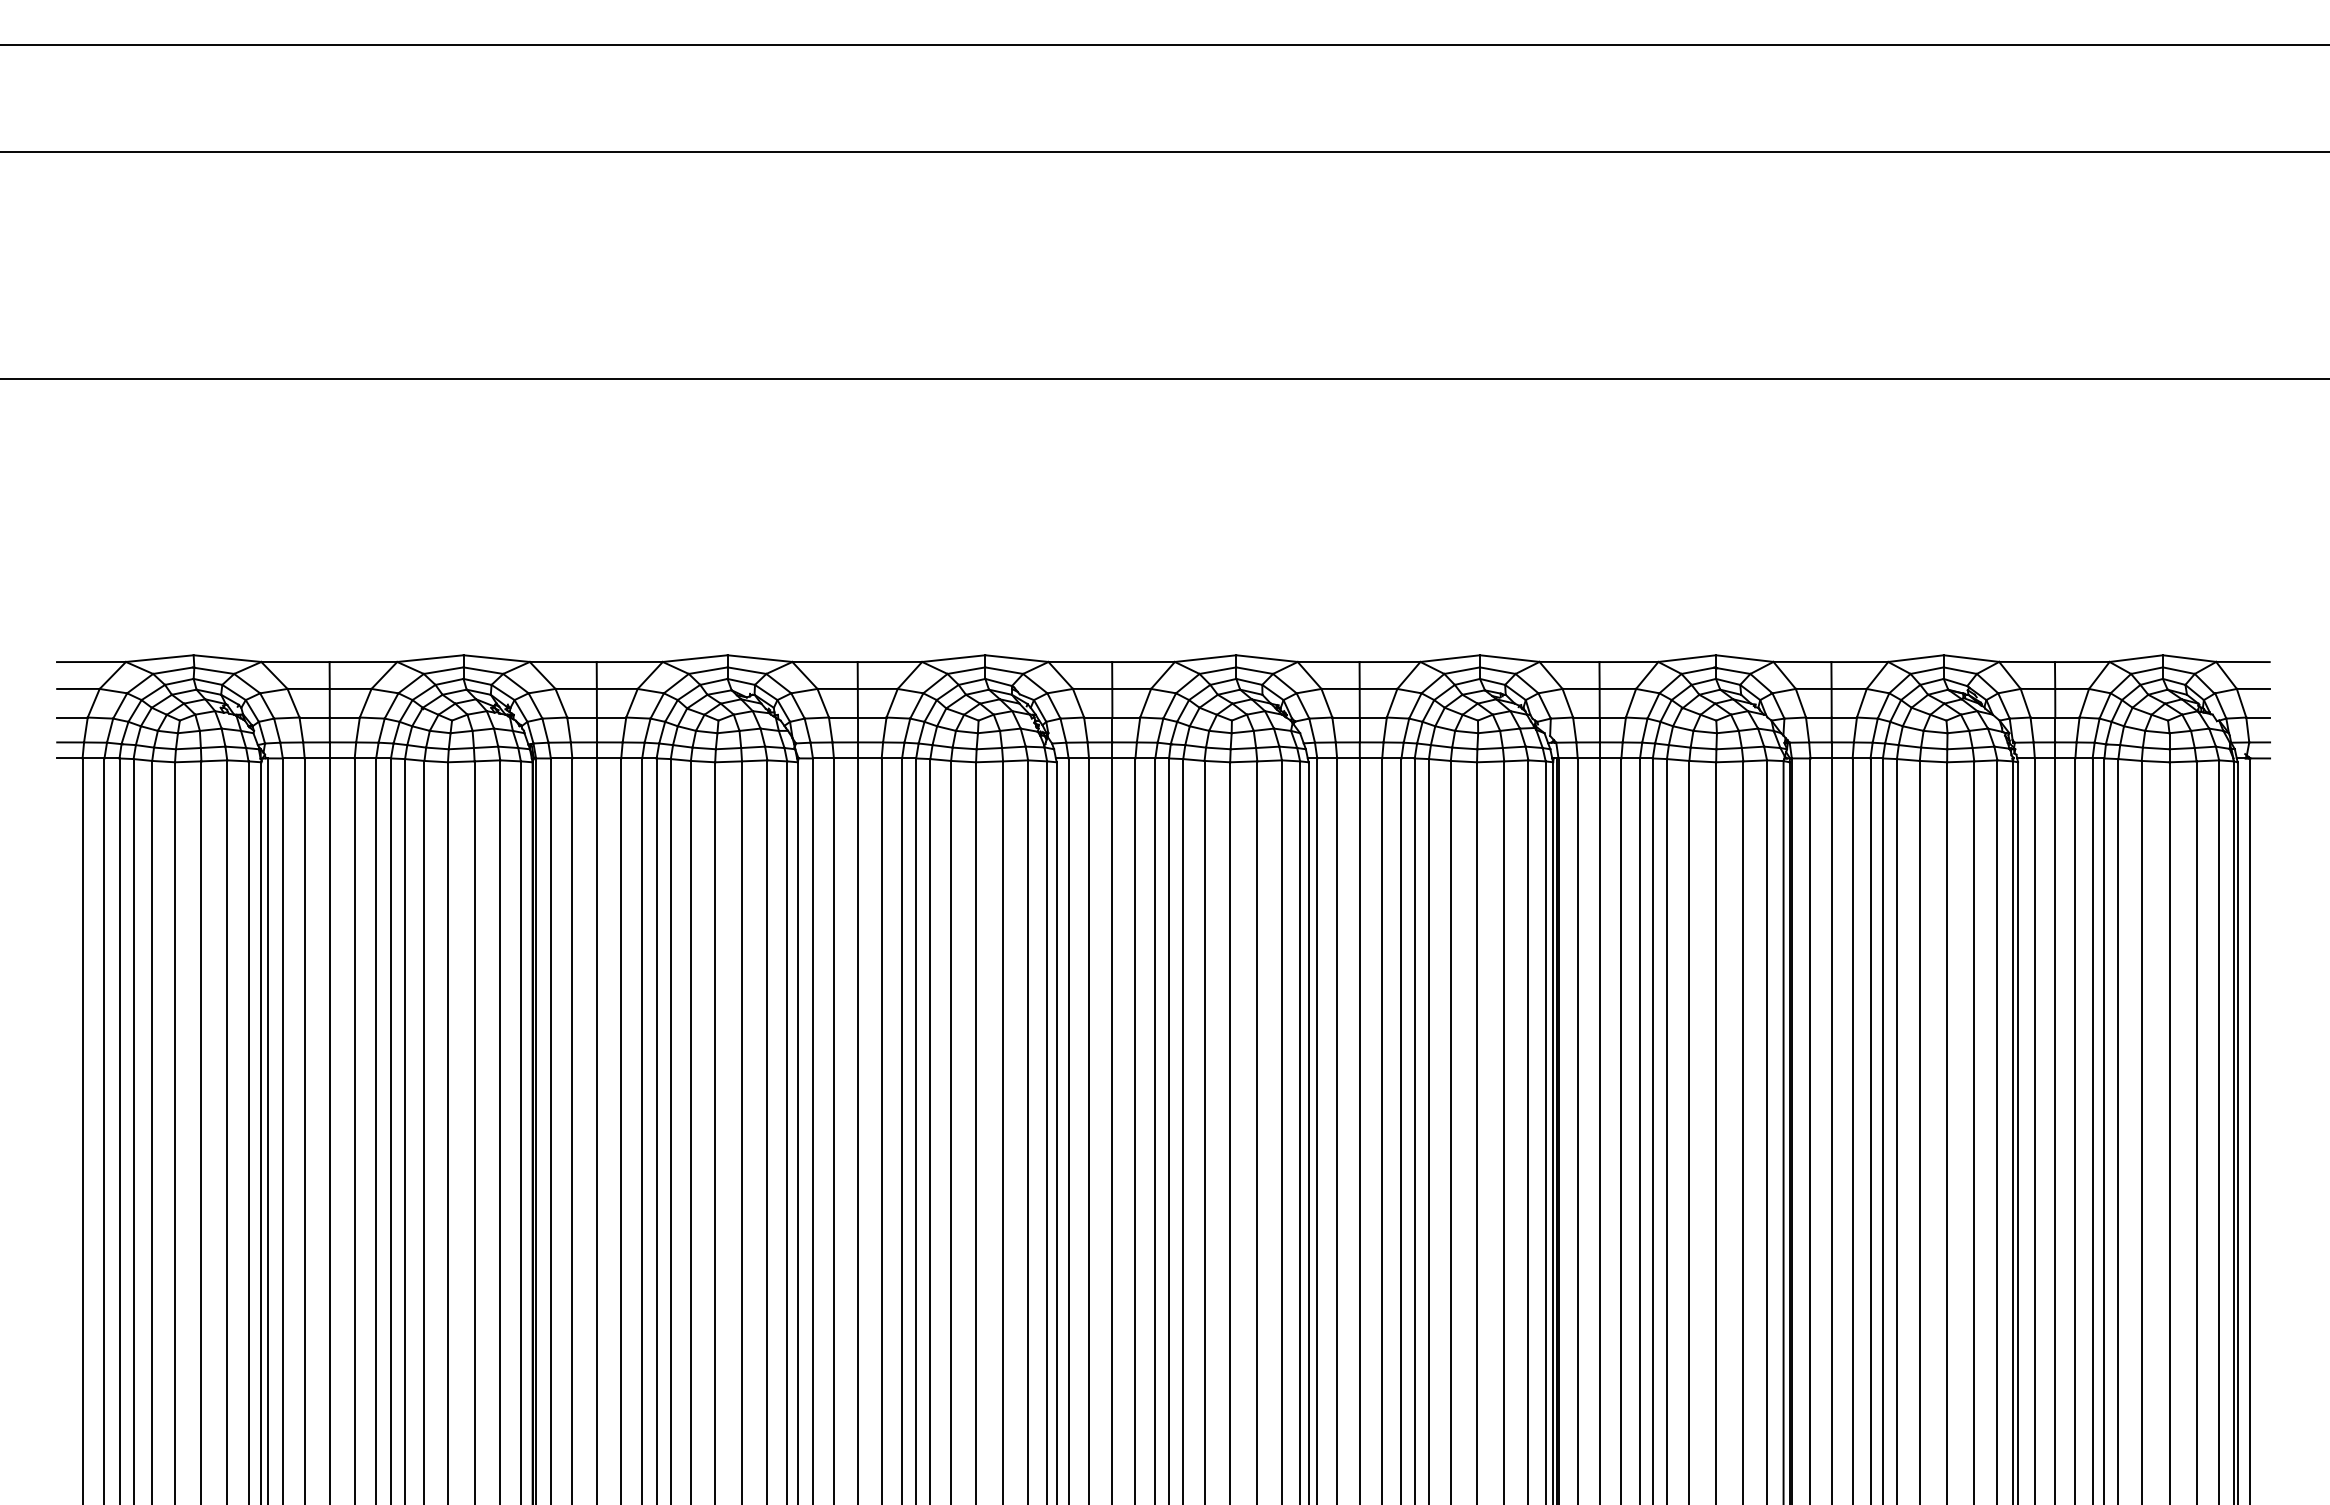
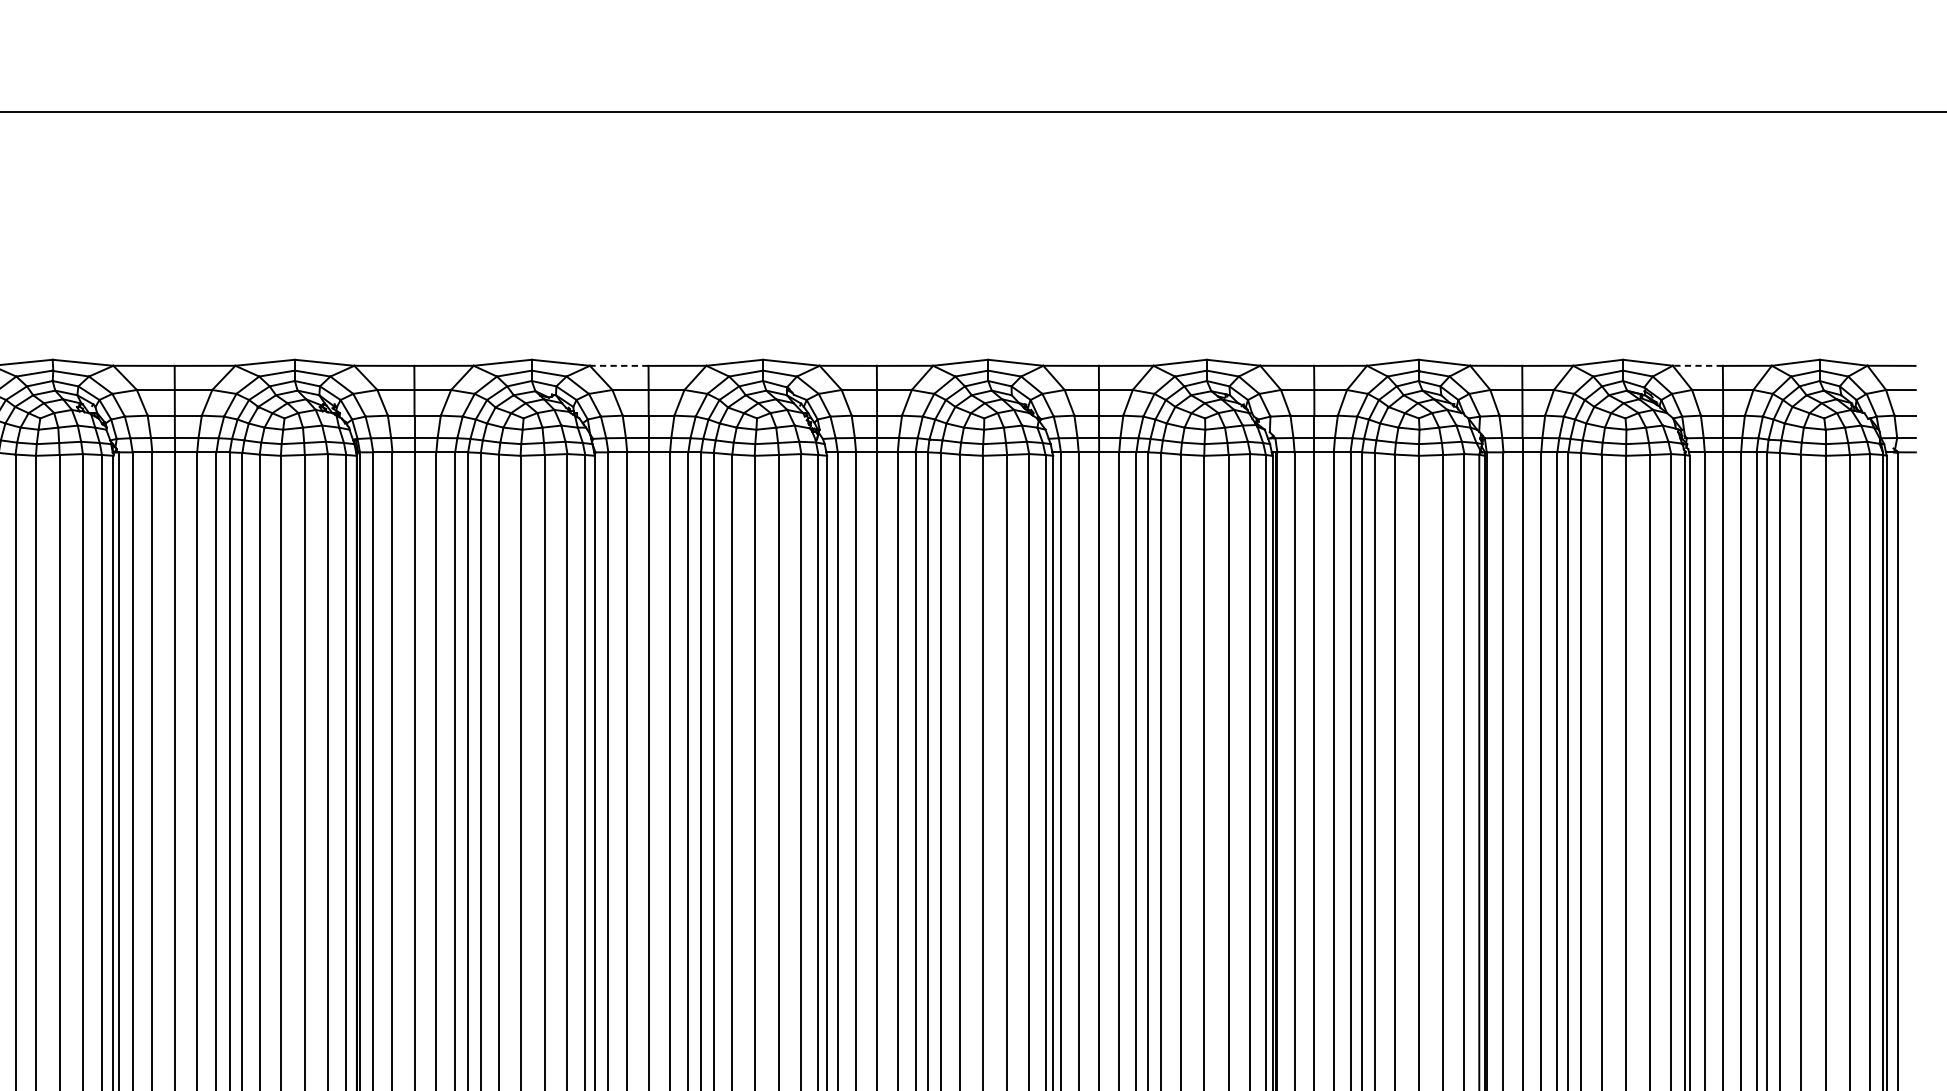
line: (825, 662) -> (619, 366), solid -> dashed
line: (2027, 662) -> (1698, 366), solid -> dashed

